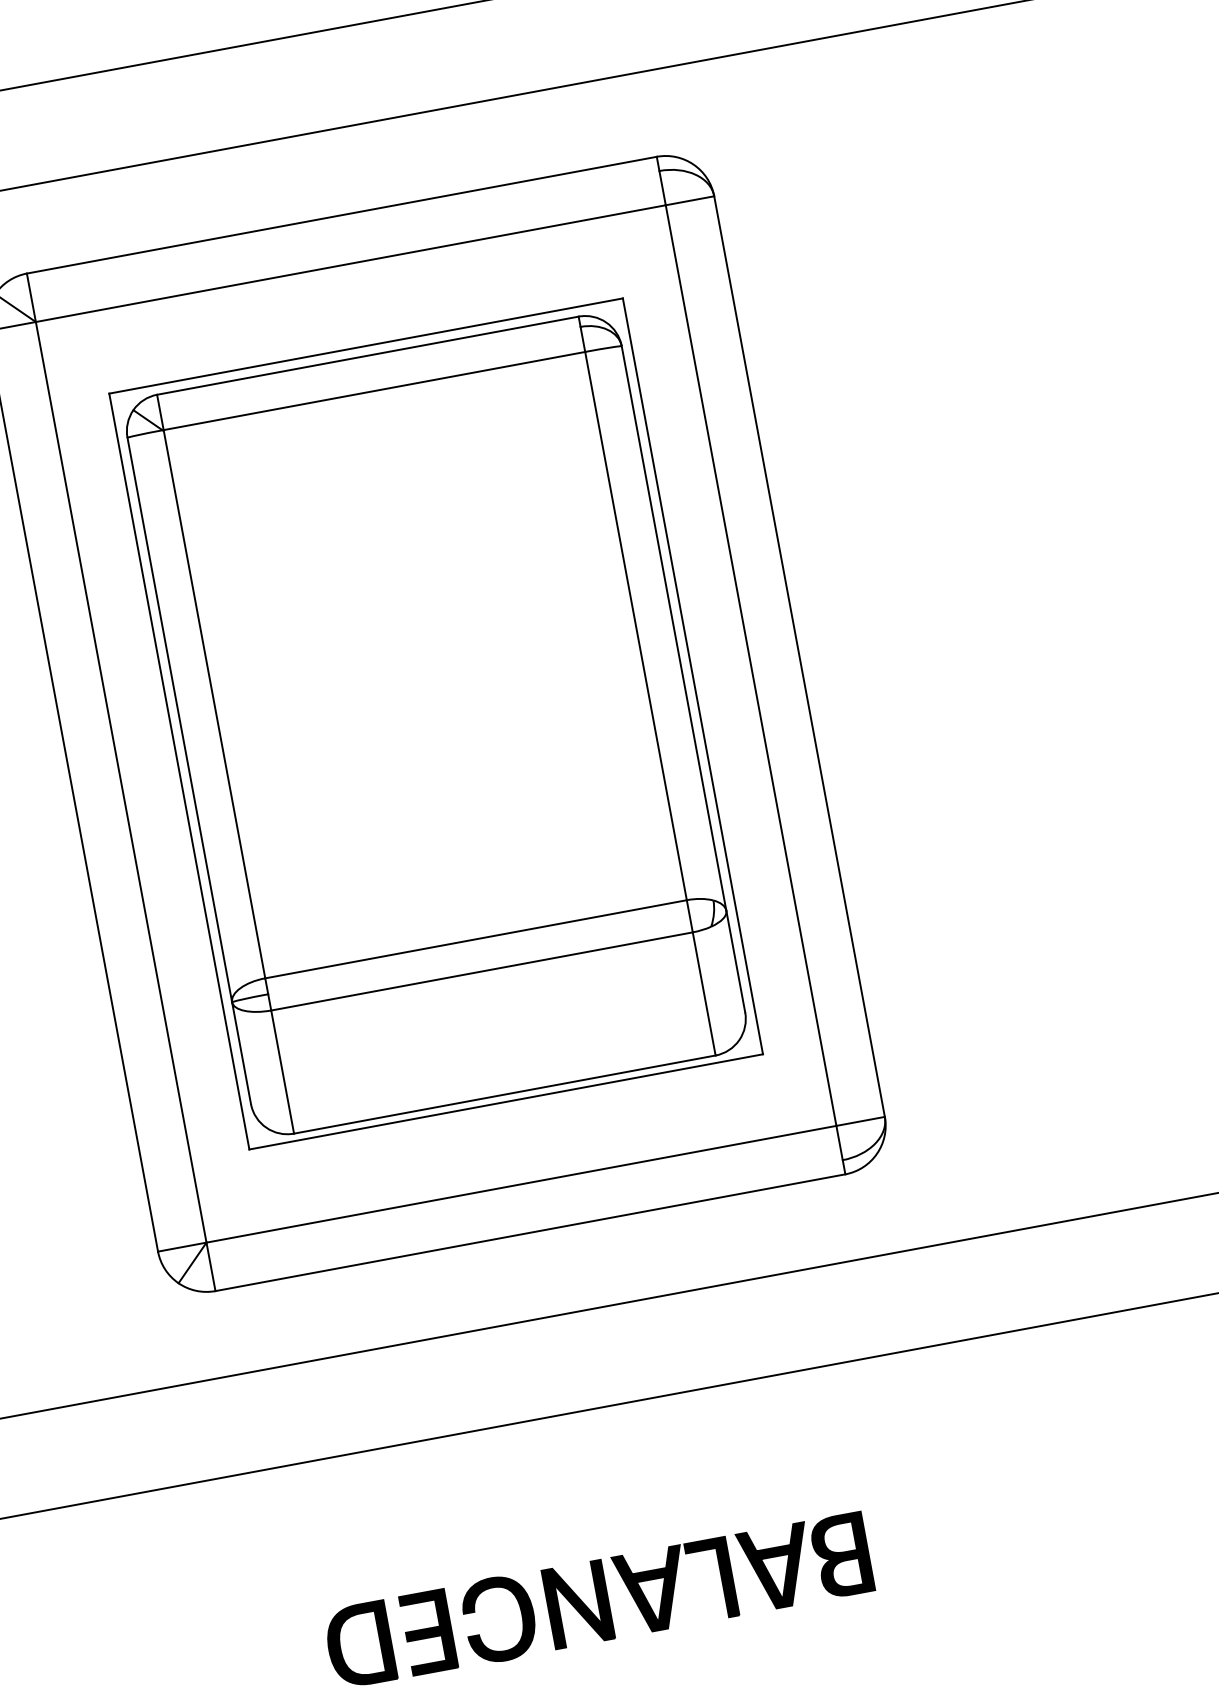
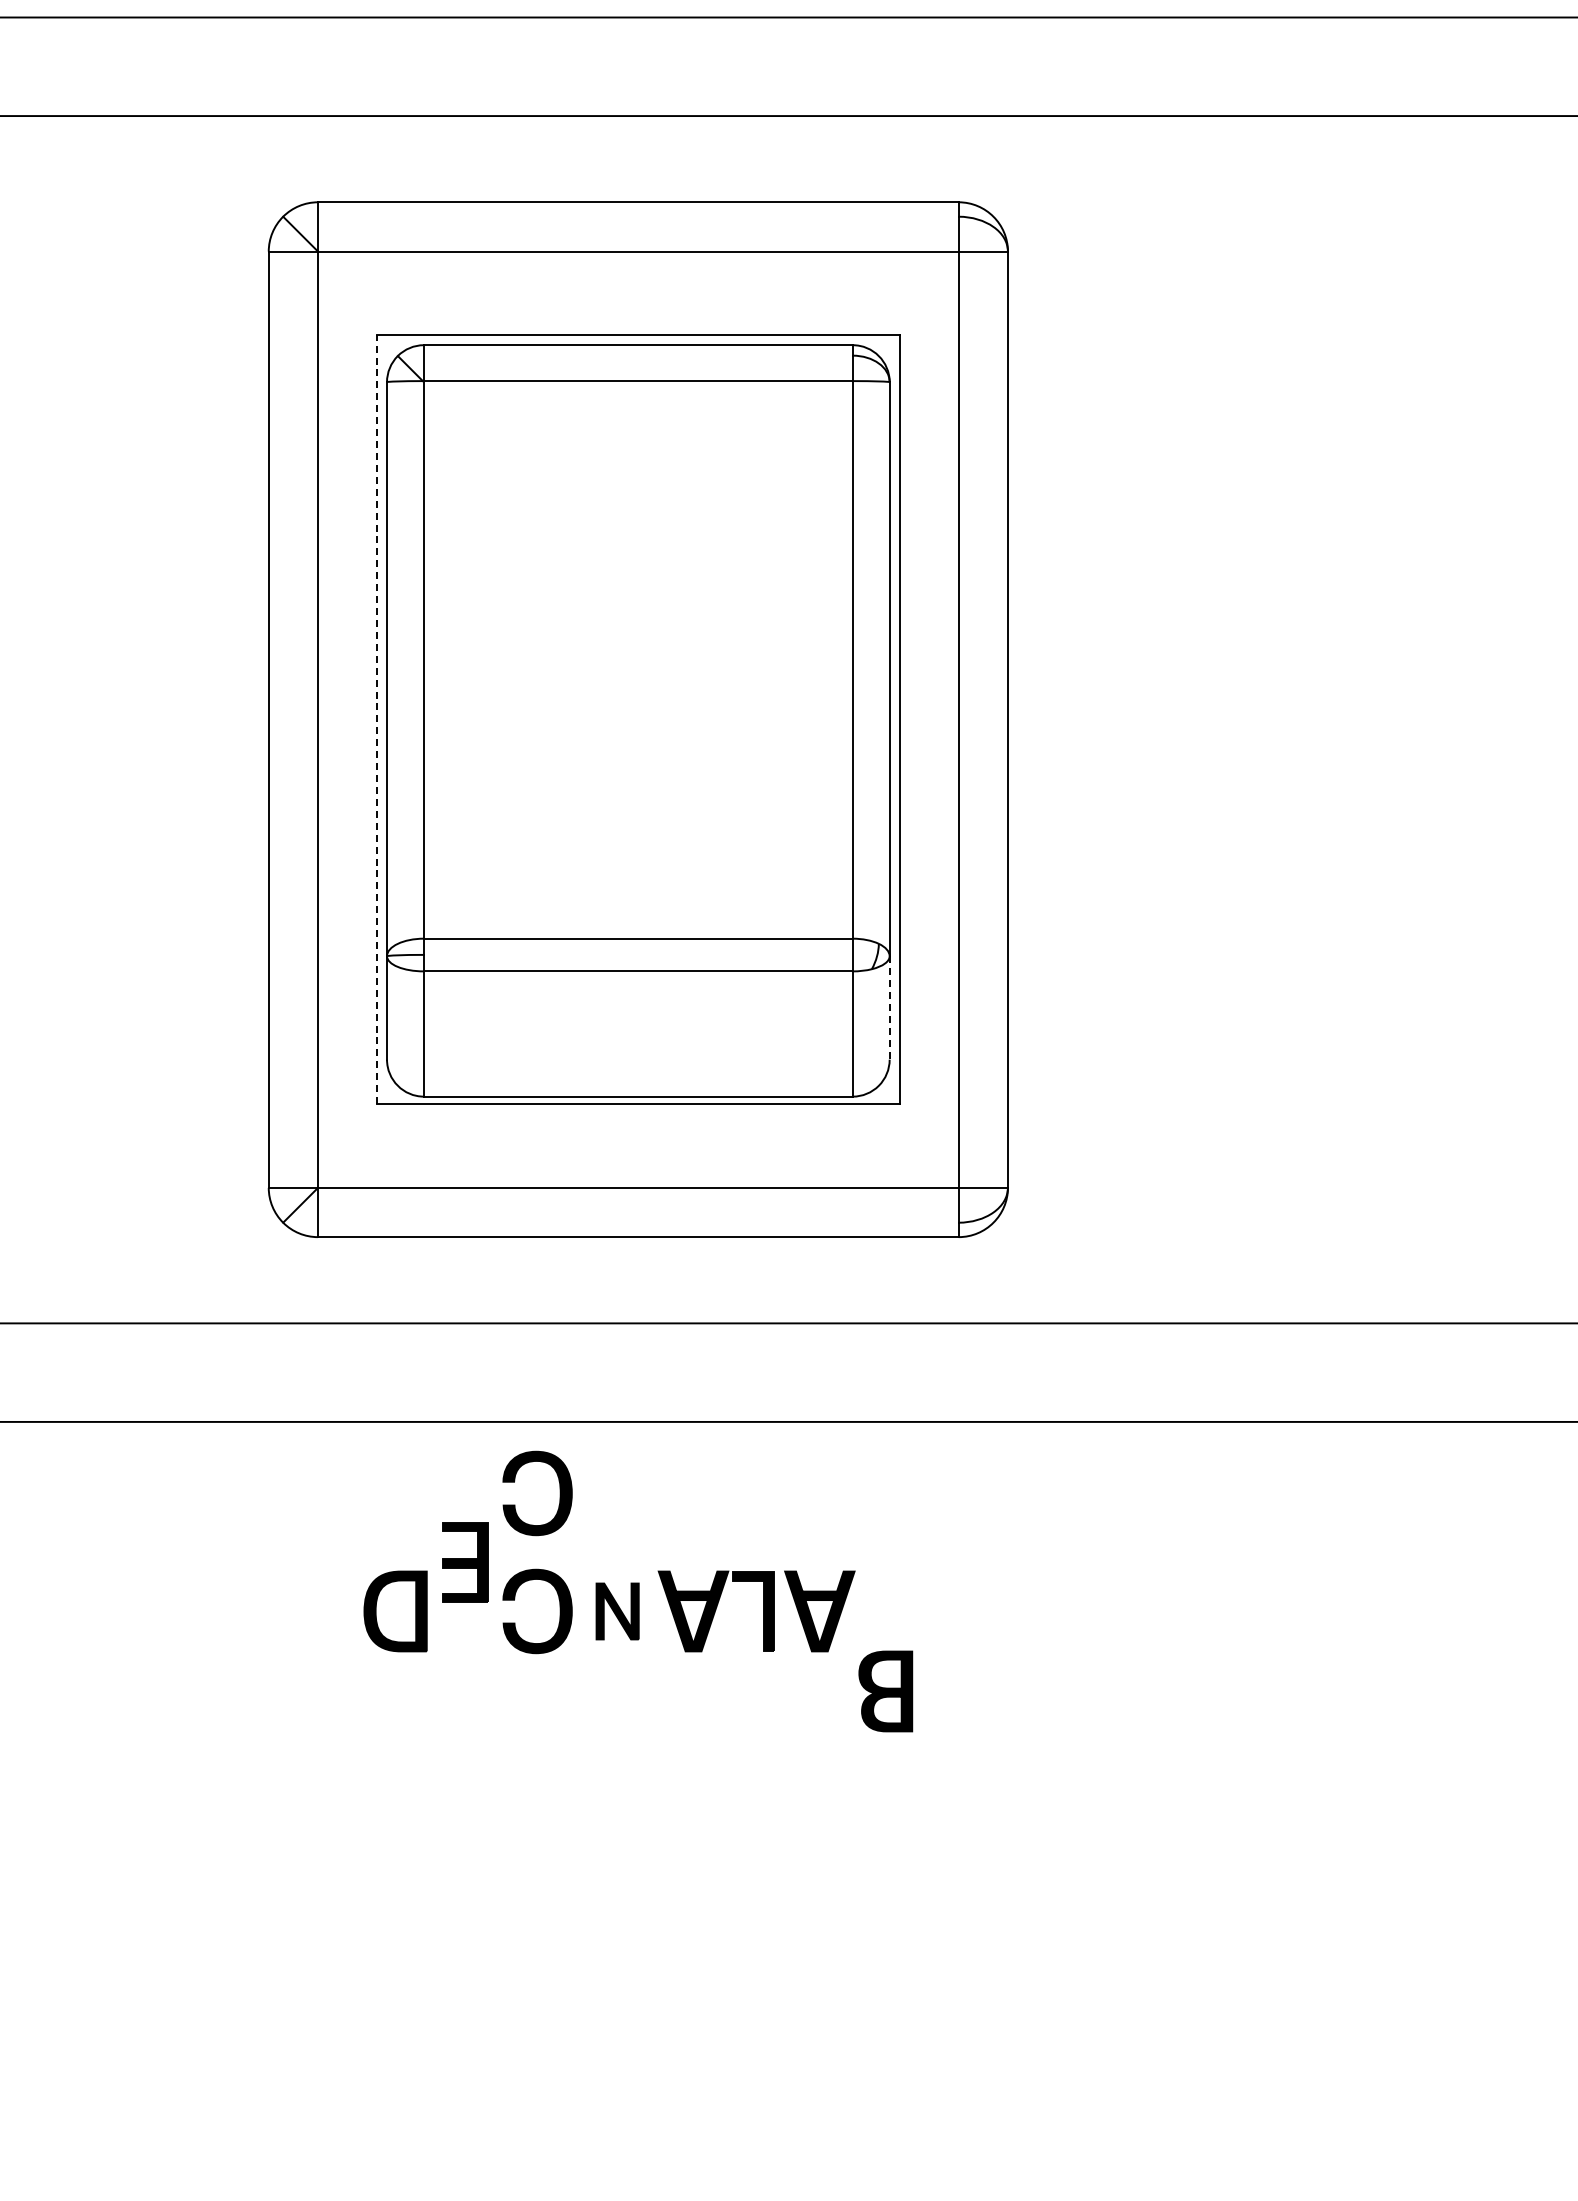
line: (179, 771) -> (377, 719), solid -> dashed
line: (735, 961) -> (889, 1007), solid -> dashed
part: (499, 1499) -> (559, 1493), added
part: (841, 1555) -> (885, 1691), moved
part: (578, 1604) -> (617, 1611), size x0.7
part: (428, 1632) -> (465, 1562), moved

